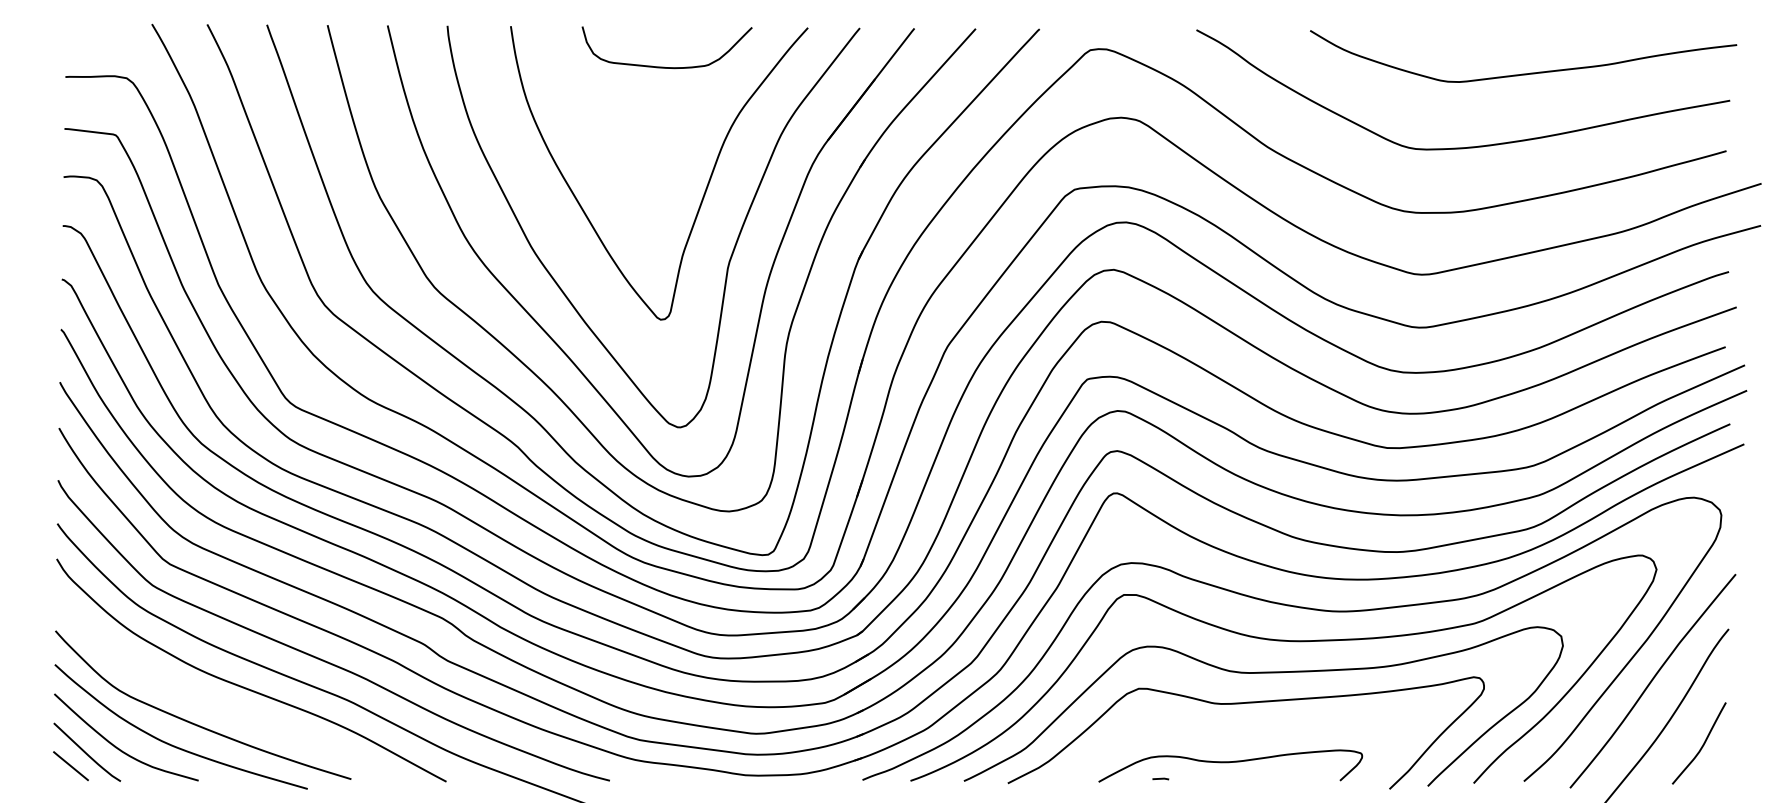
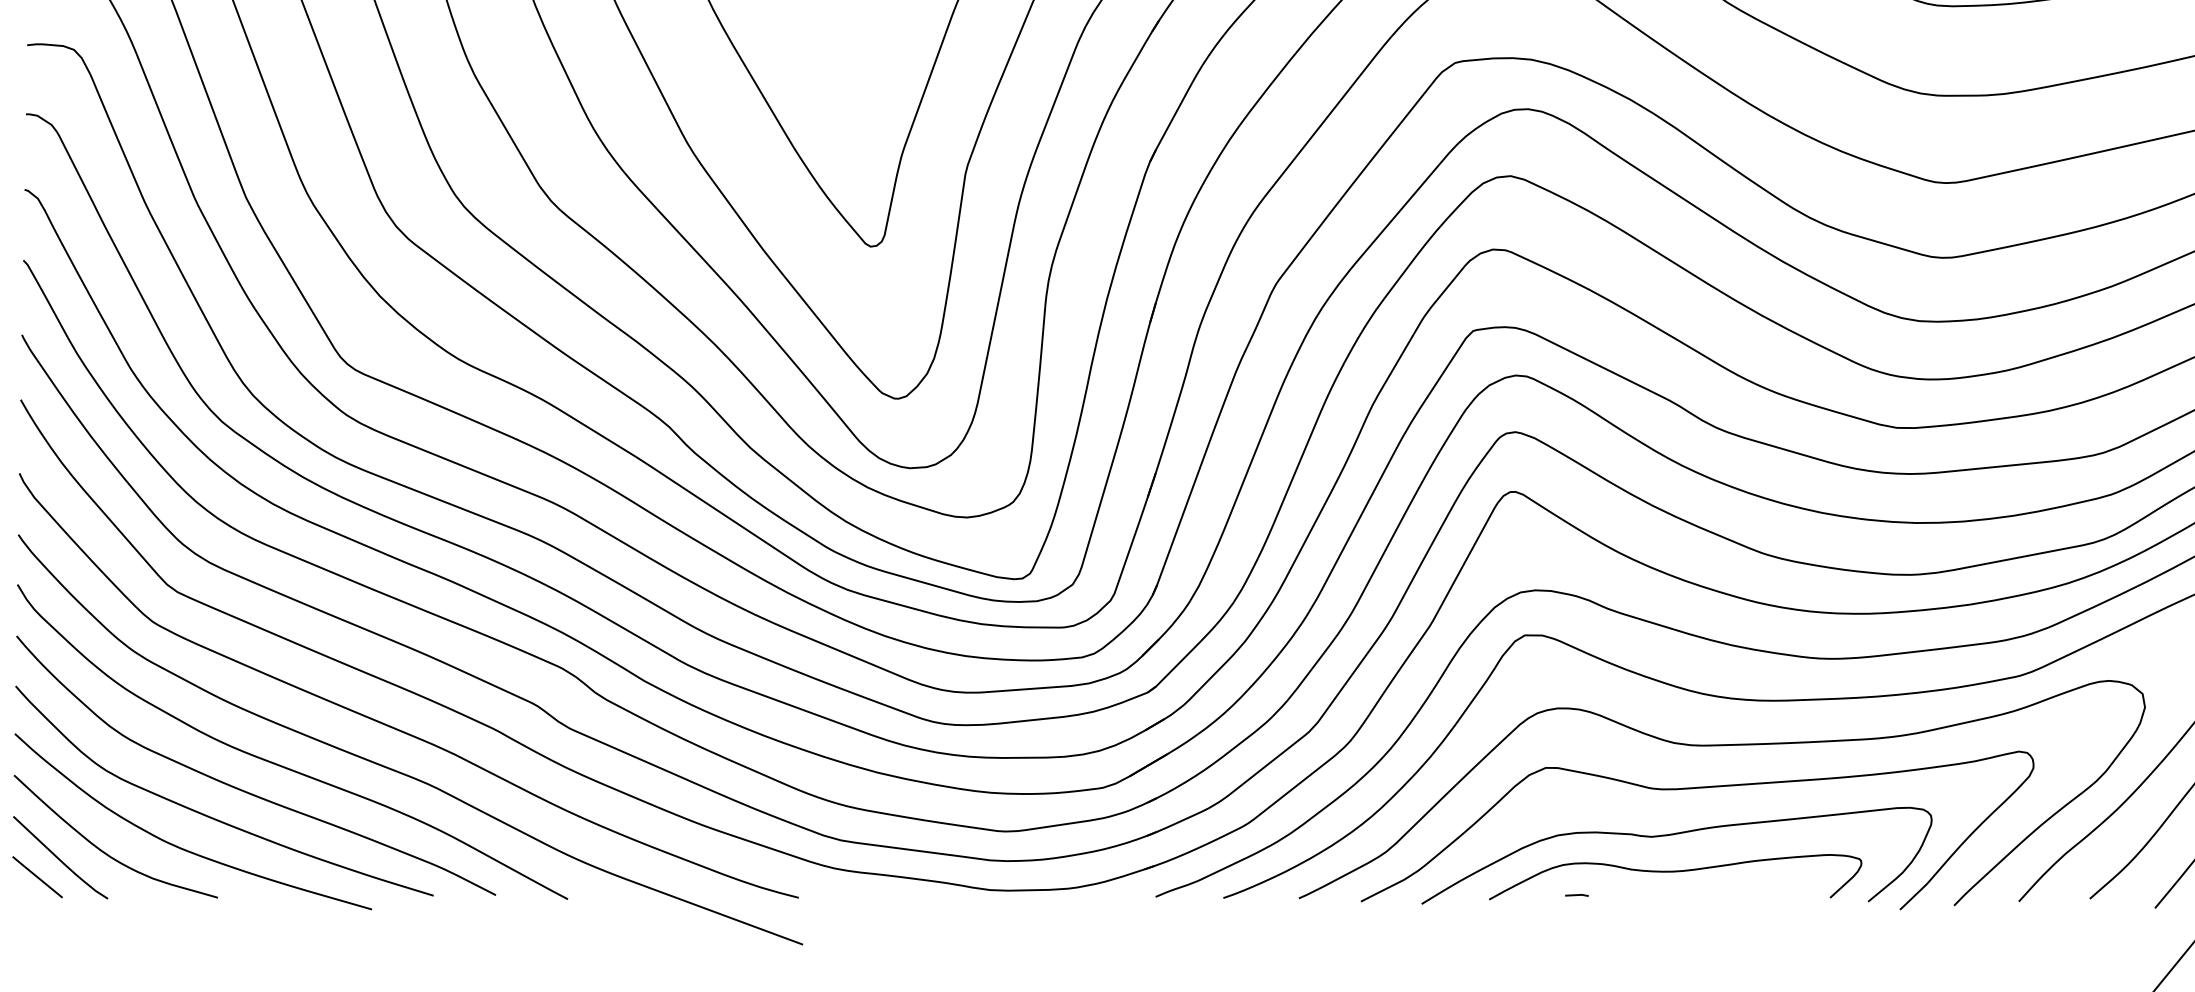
curve: (218, 704) -> (245, 790), added
curve: (1226, 737) -> (1669, 836), added

